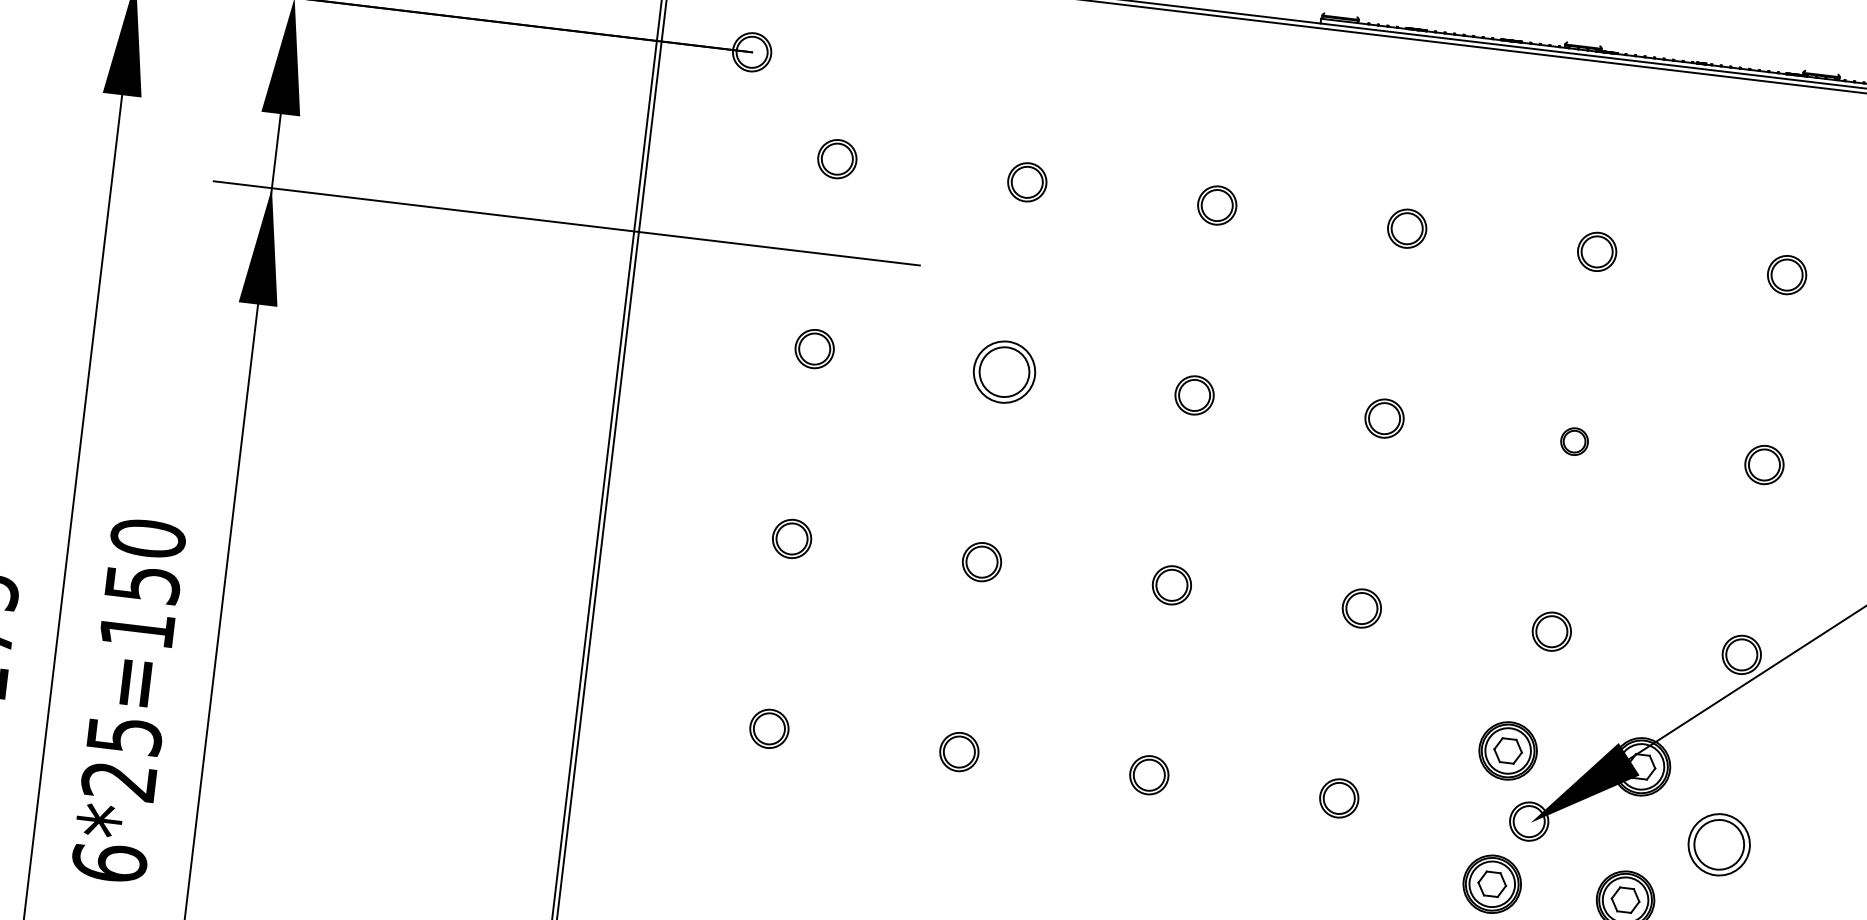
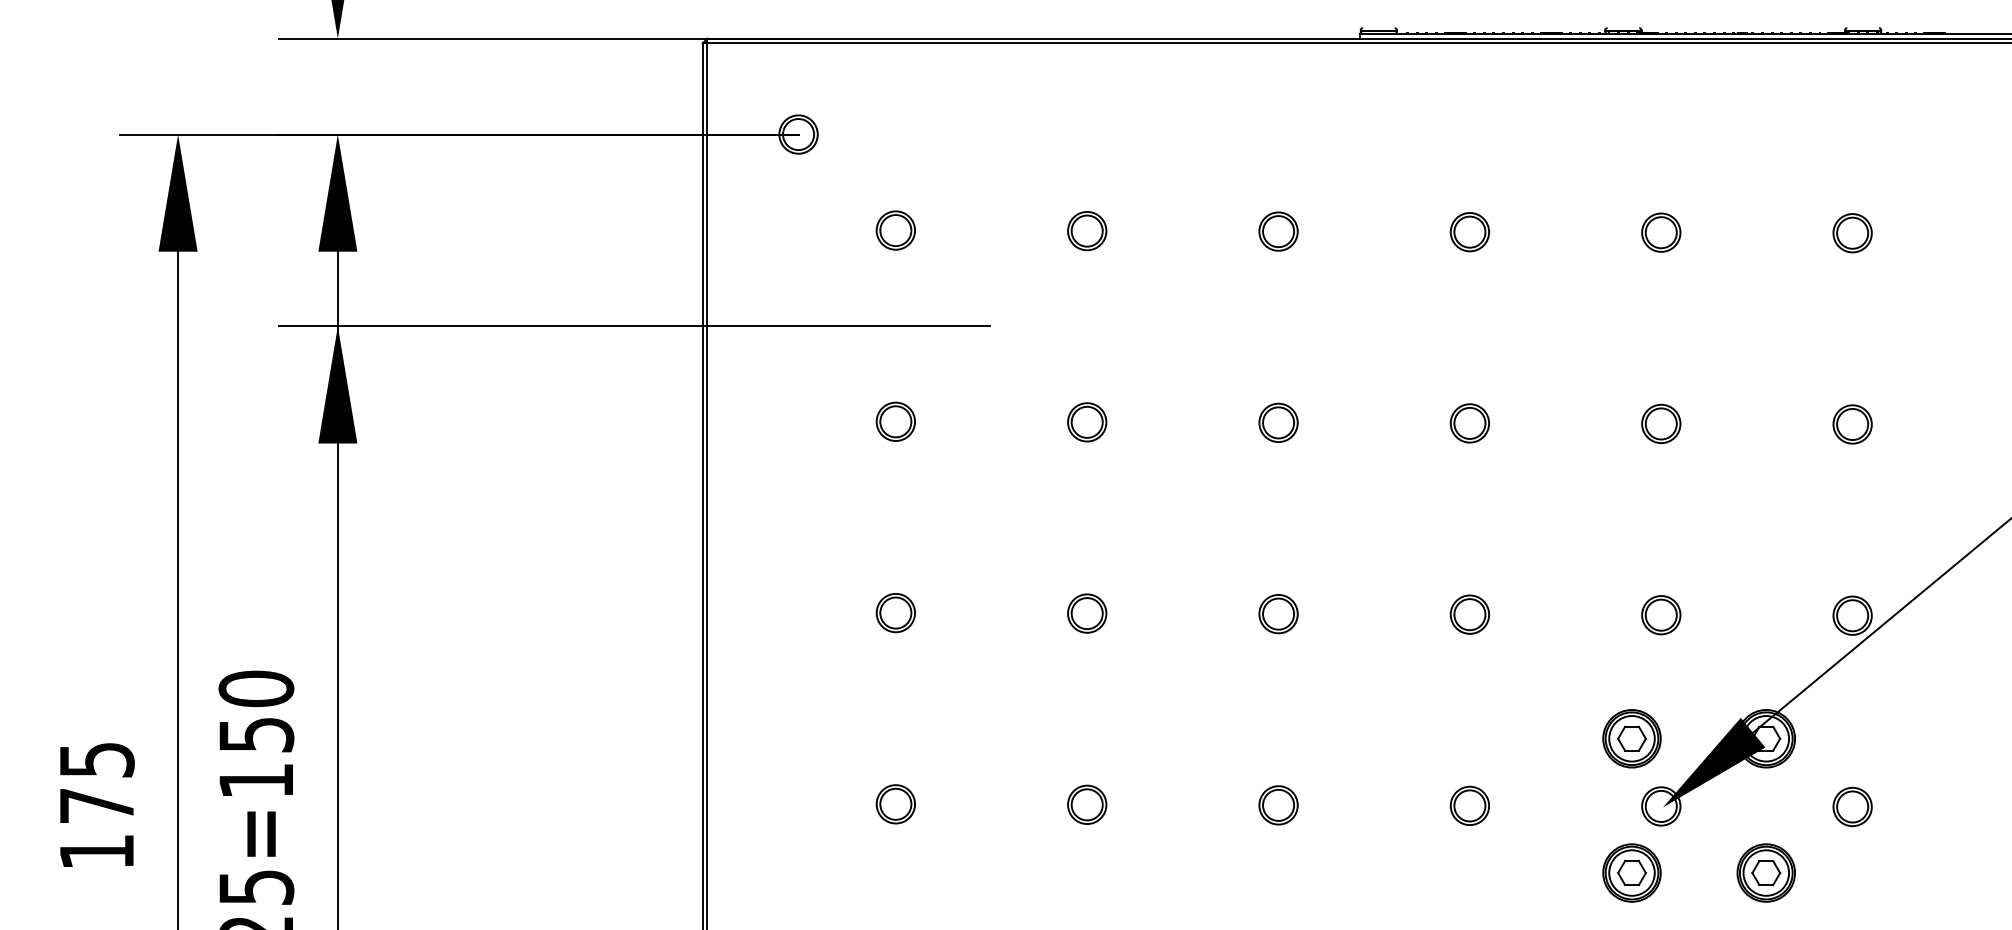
part: (1004, 372) -> (1087, 422), size x0.62
part: (1574, 441) -> (1661, 423), size x1.43
part: (1719, 844) -> (1852, 806), size x0.62

